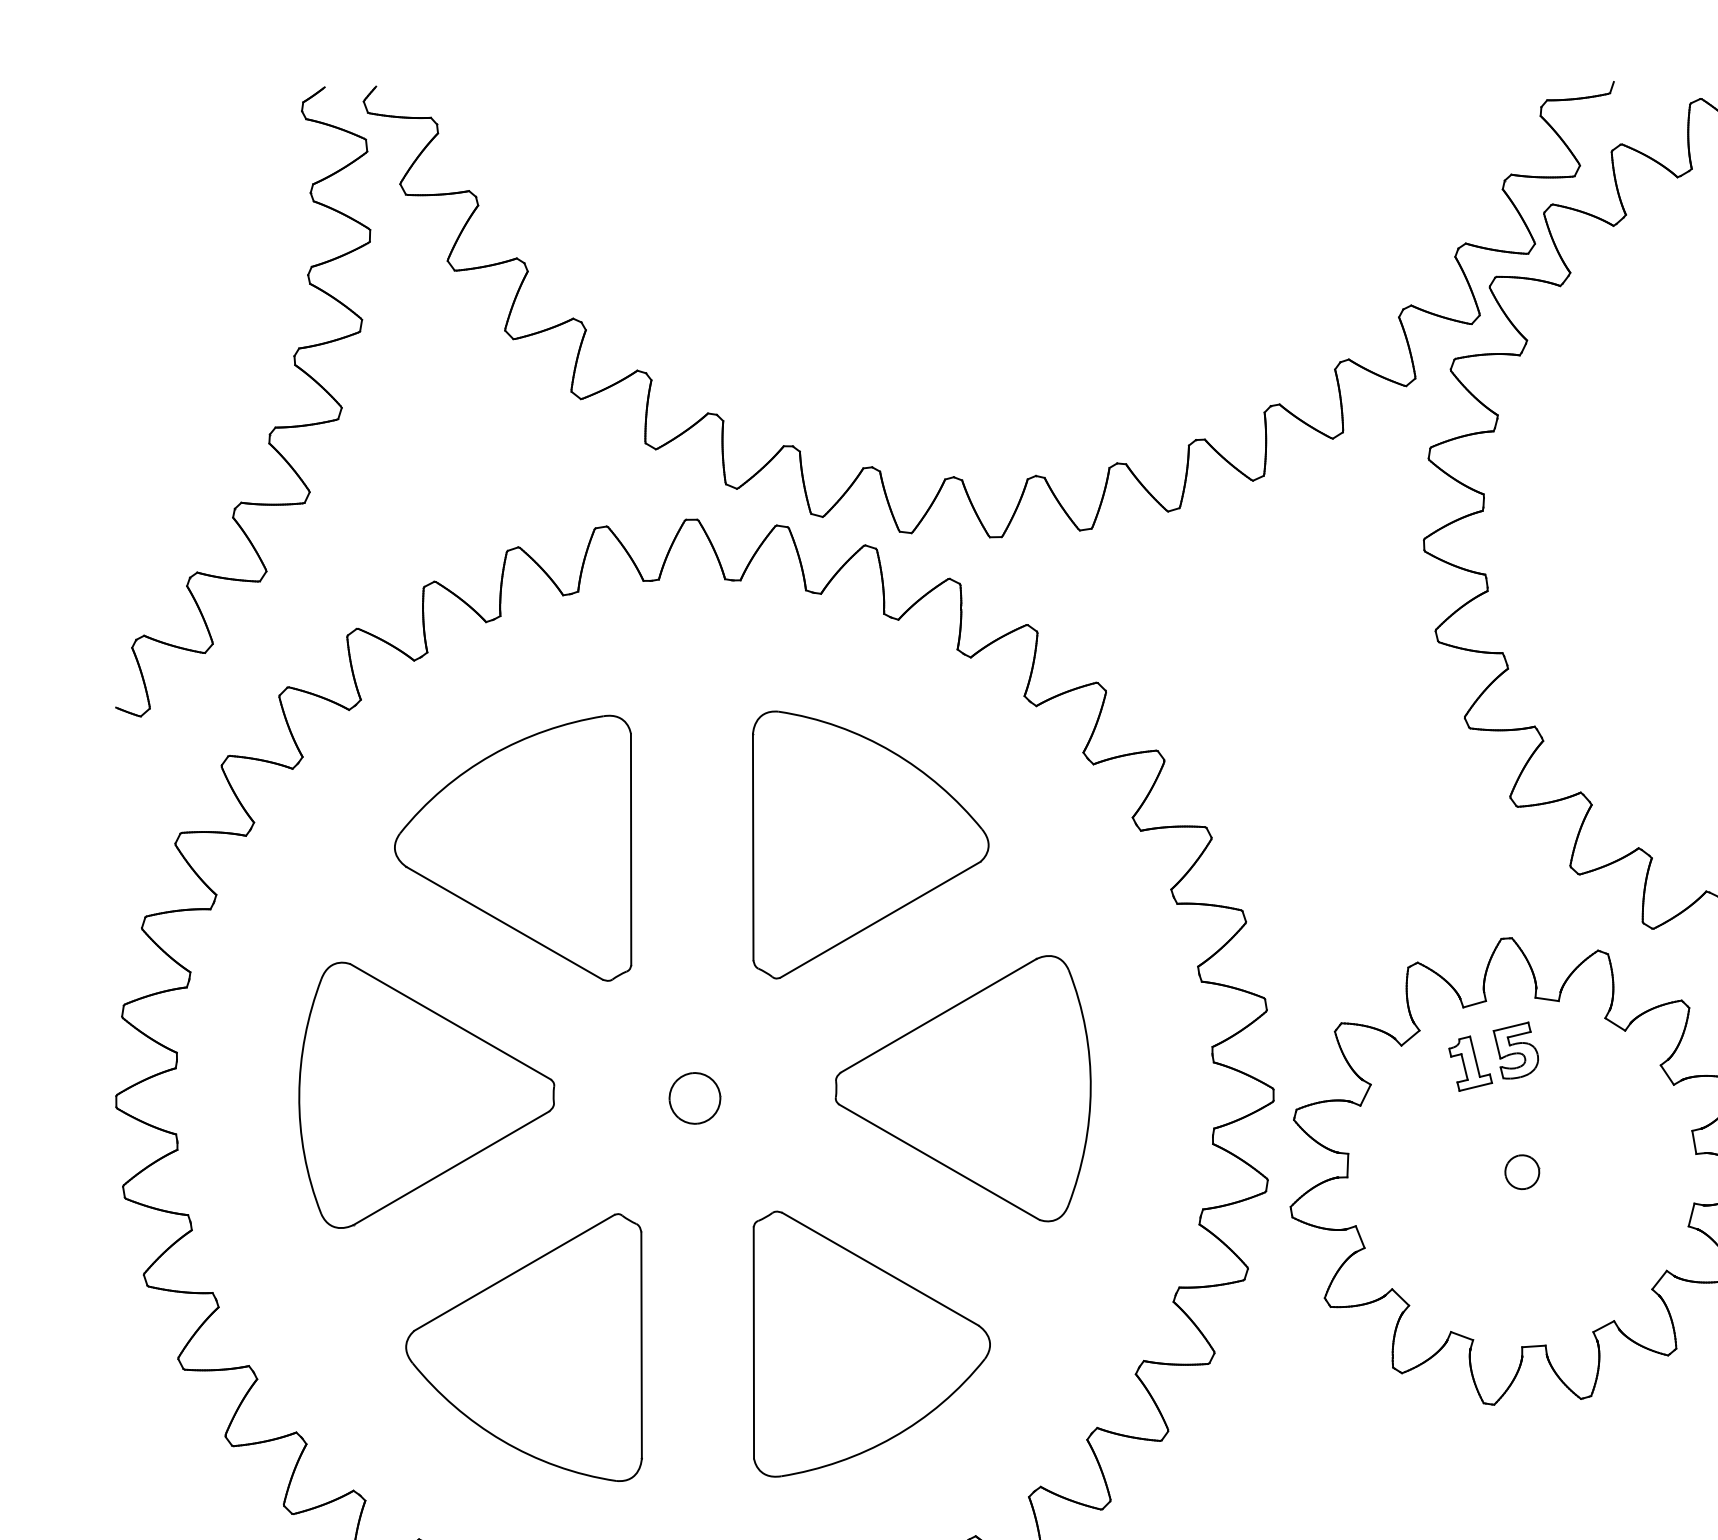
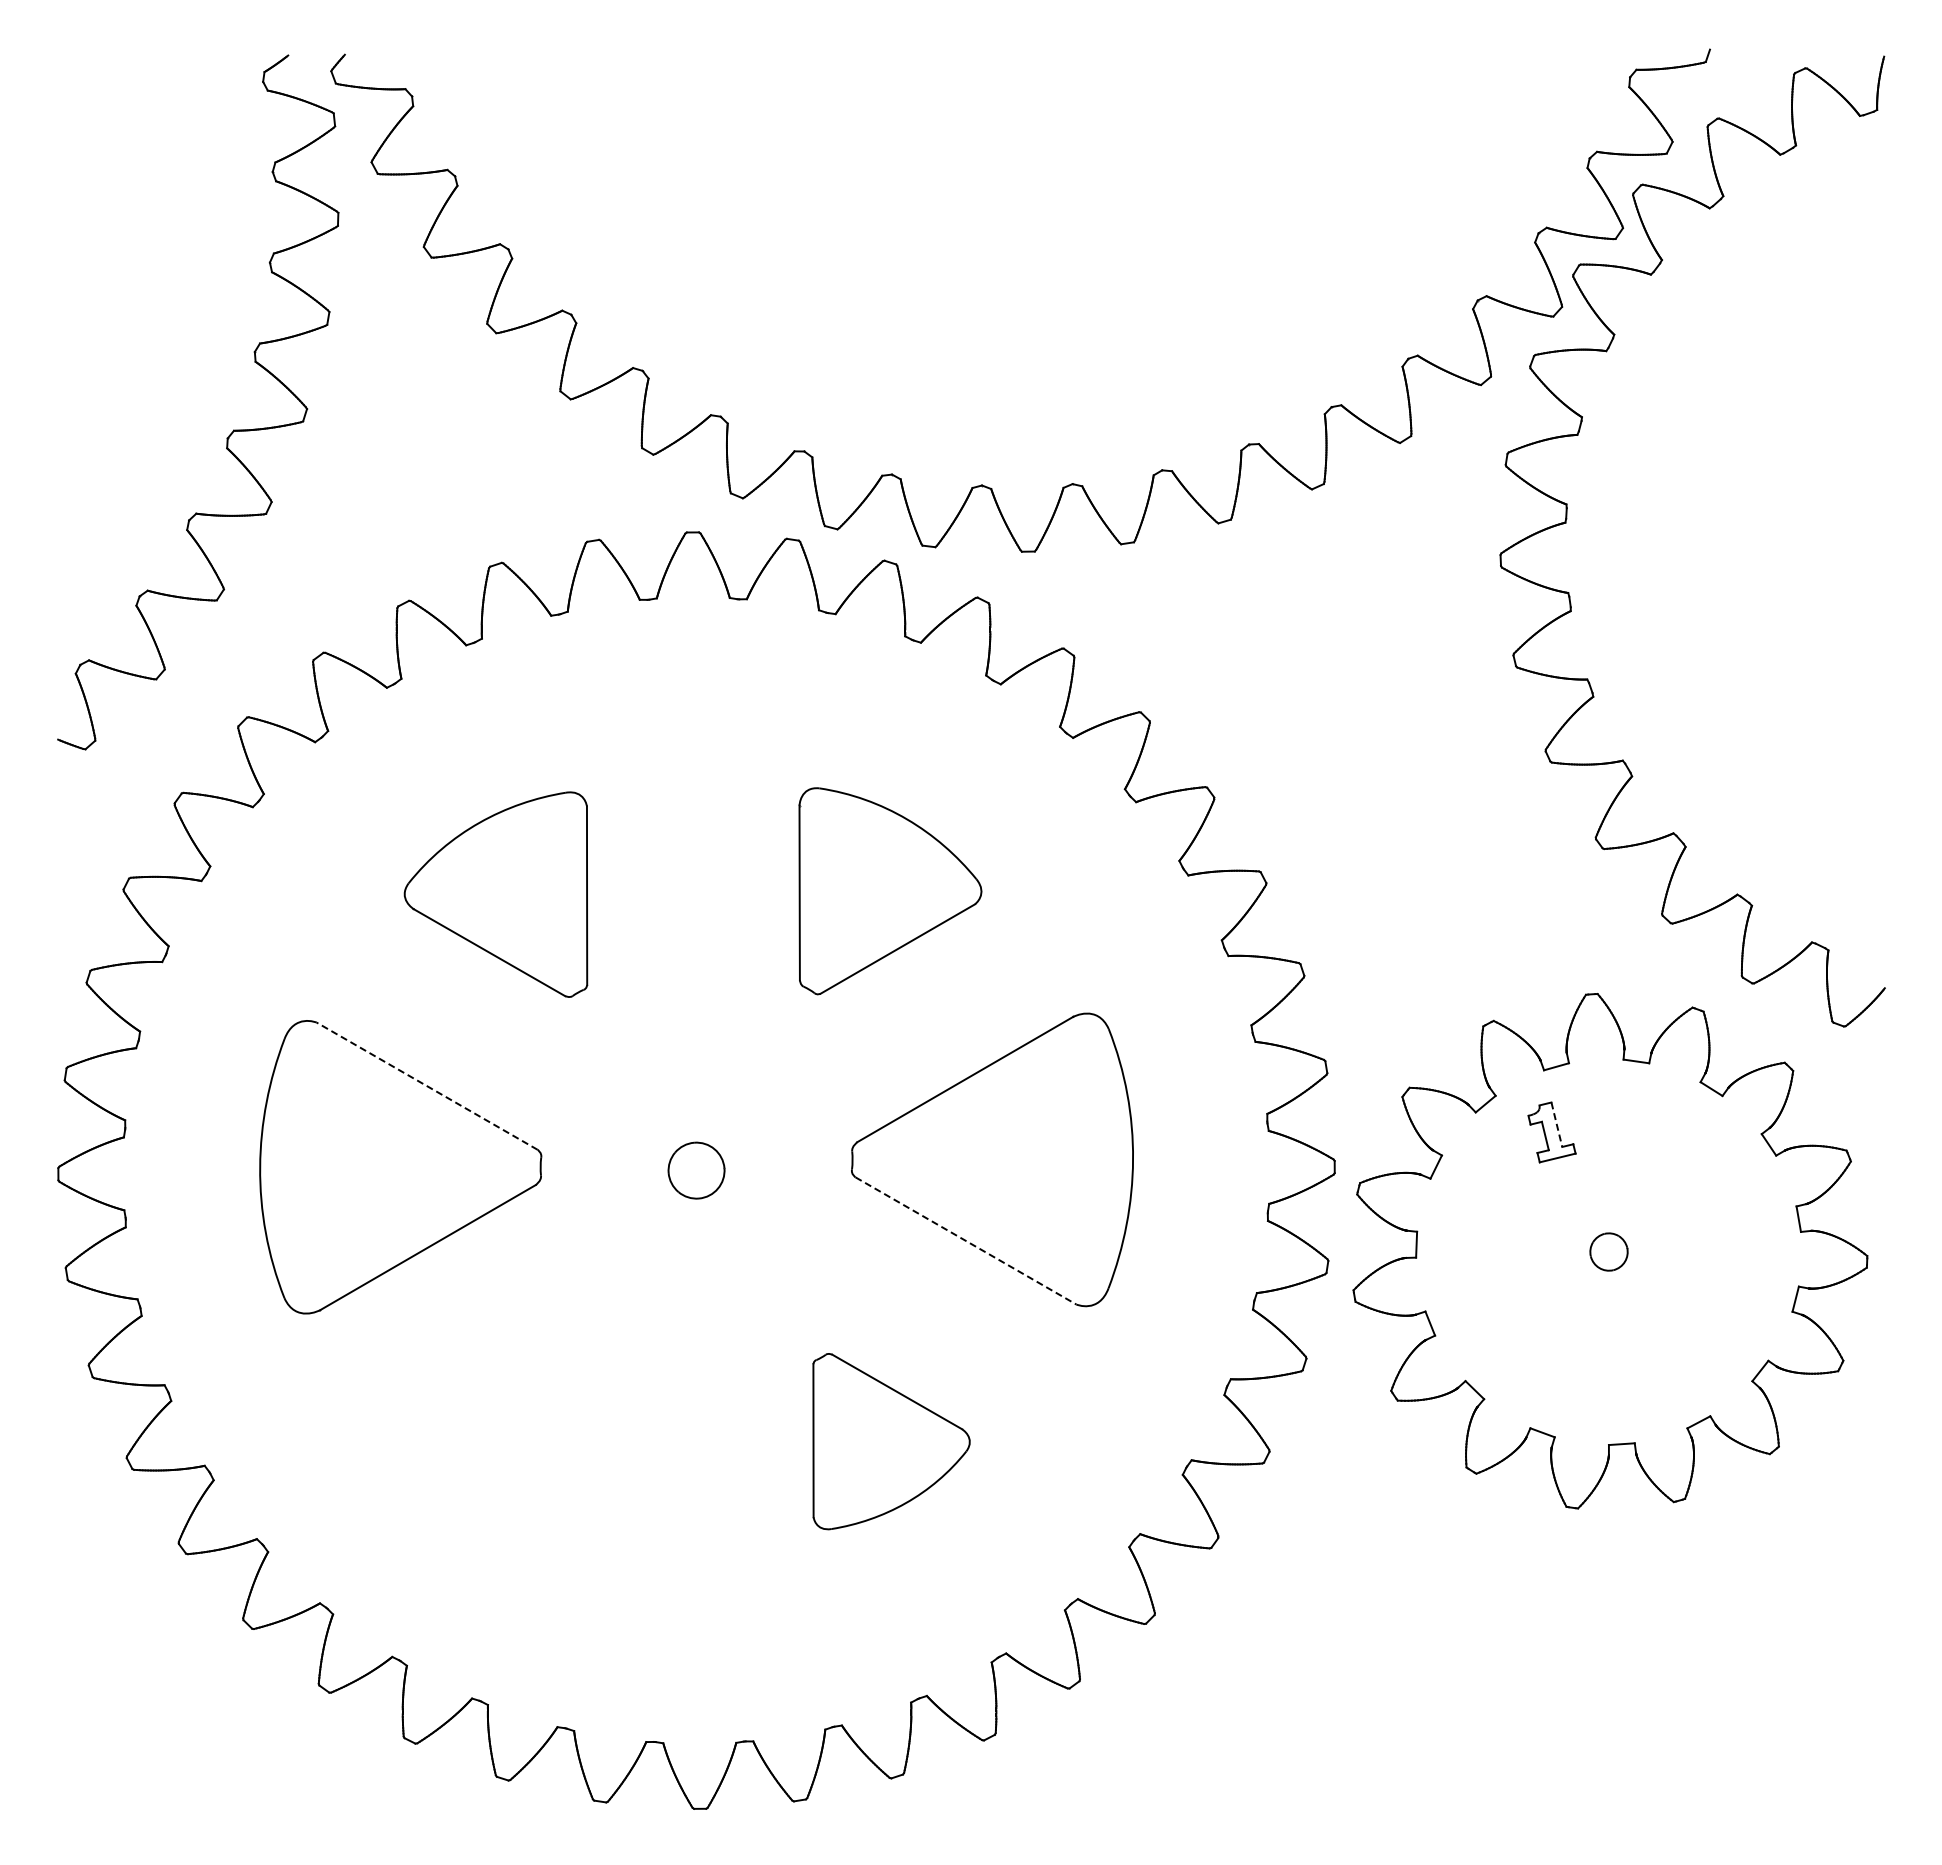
part: (870, 845) -> (890, 891), size x0.7
part: (512, 848) -> (495, 894), size x0.7
line: (450, 1021) -> (426, 1085), solid -> dashed
part: (1515, 1050) -> (1601, 1117), removed
line: (1474, 1056) -> (1556, 1124), solid -> dashed
line: (939, 1162) -> (966, 1241), solid -> dashed
part: (871, 1344) -> (891, 1441), size x0.6
part: (523, 1347) -> (507, 1445), removed

